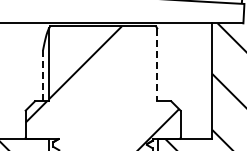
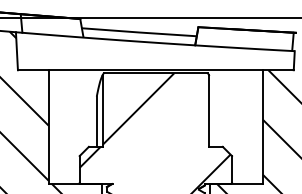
line: (157, 65) -> (209, 111), dashed -> solid
line: (42, 75) -> (96, 121), dashed -> solid

